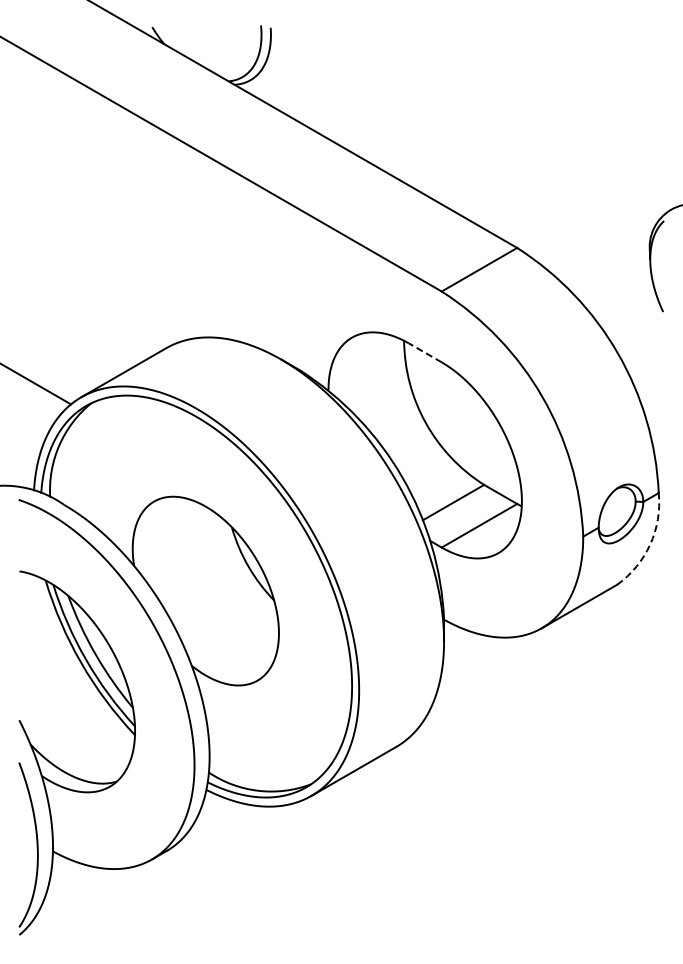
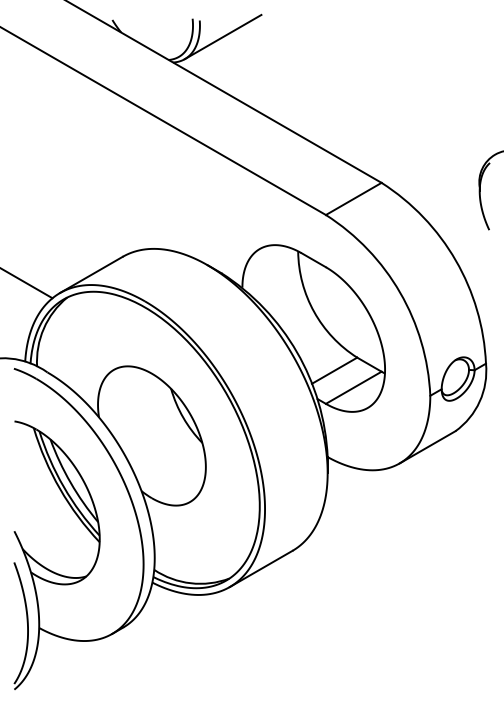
line: (302, 50) -> (223, 37), added
line: (424, 352) -> (313, 259), dashed -> solid
arc: (650, 544) -> (479, 401), dashed -> solid

